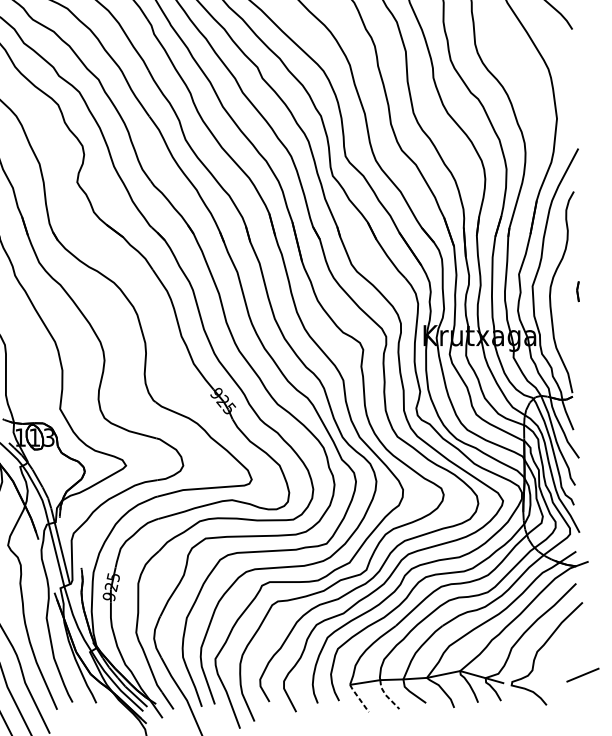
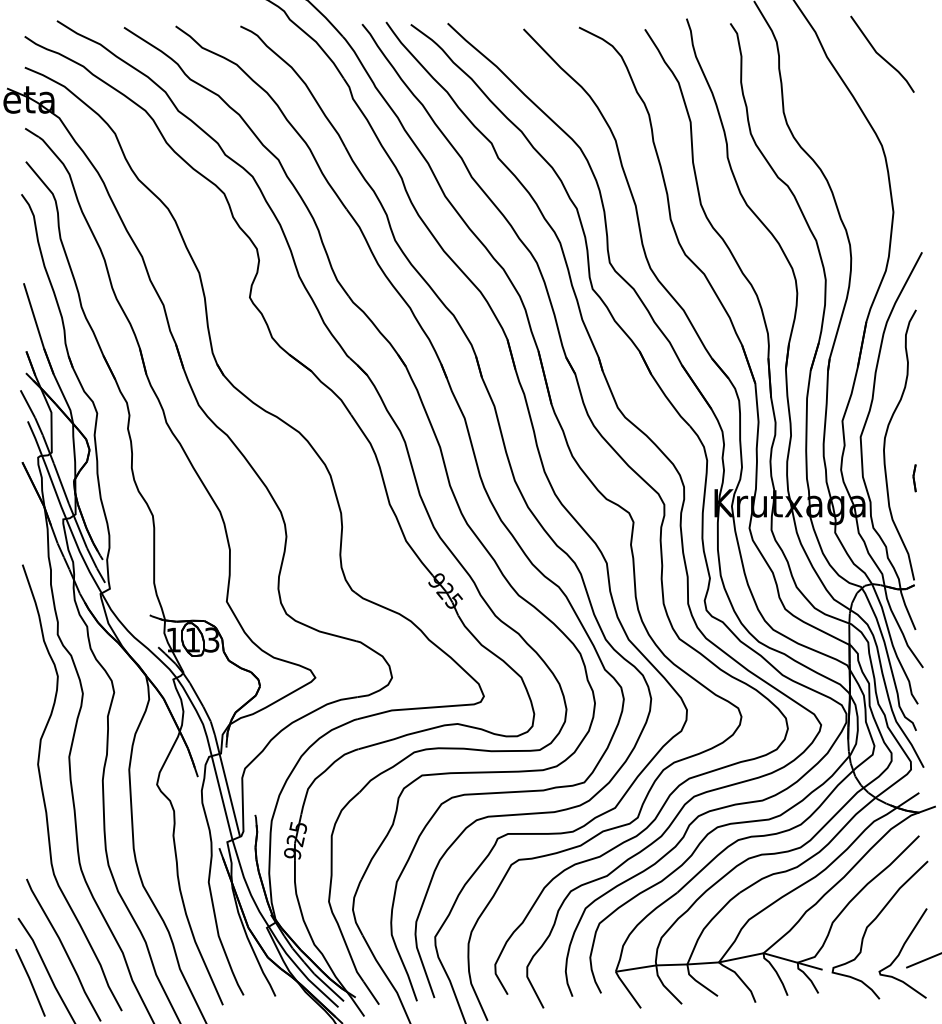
part: (577, 291) -> (914, 478), moved
curve: (562, 671) -> (900, 953), added
line: (386, 695) -> (664, 986), dashed -> solid
line: (358, 698) -> (627, 989), dashed -> solid

